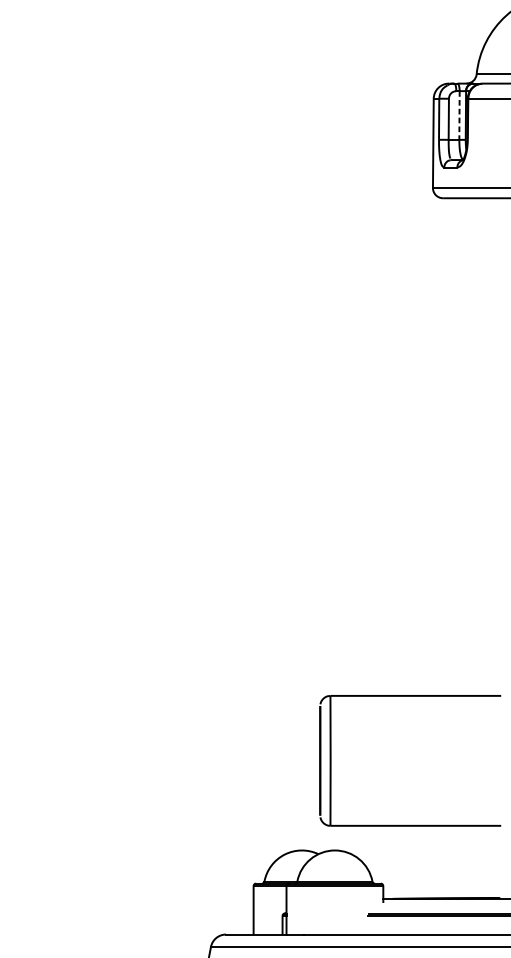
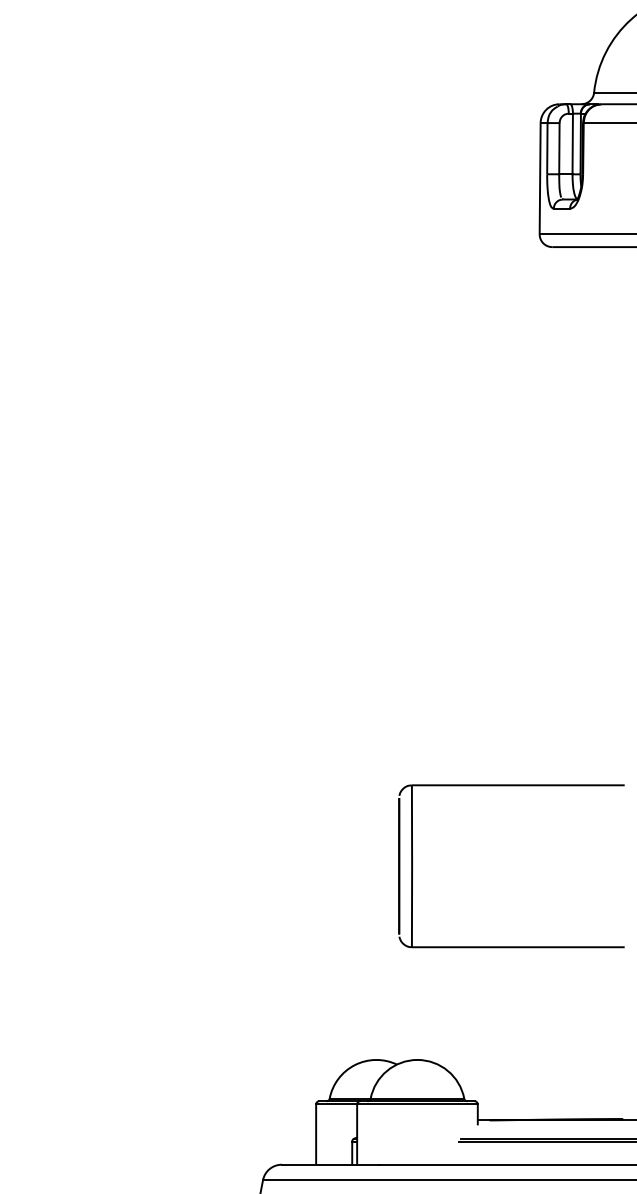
line: (459, 115) -> (572, 144), dashed -> solid
part: (410, 696) -> (511, 786), moved

